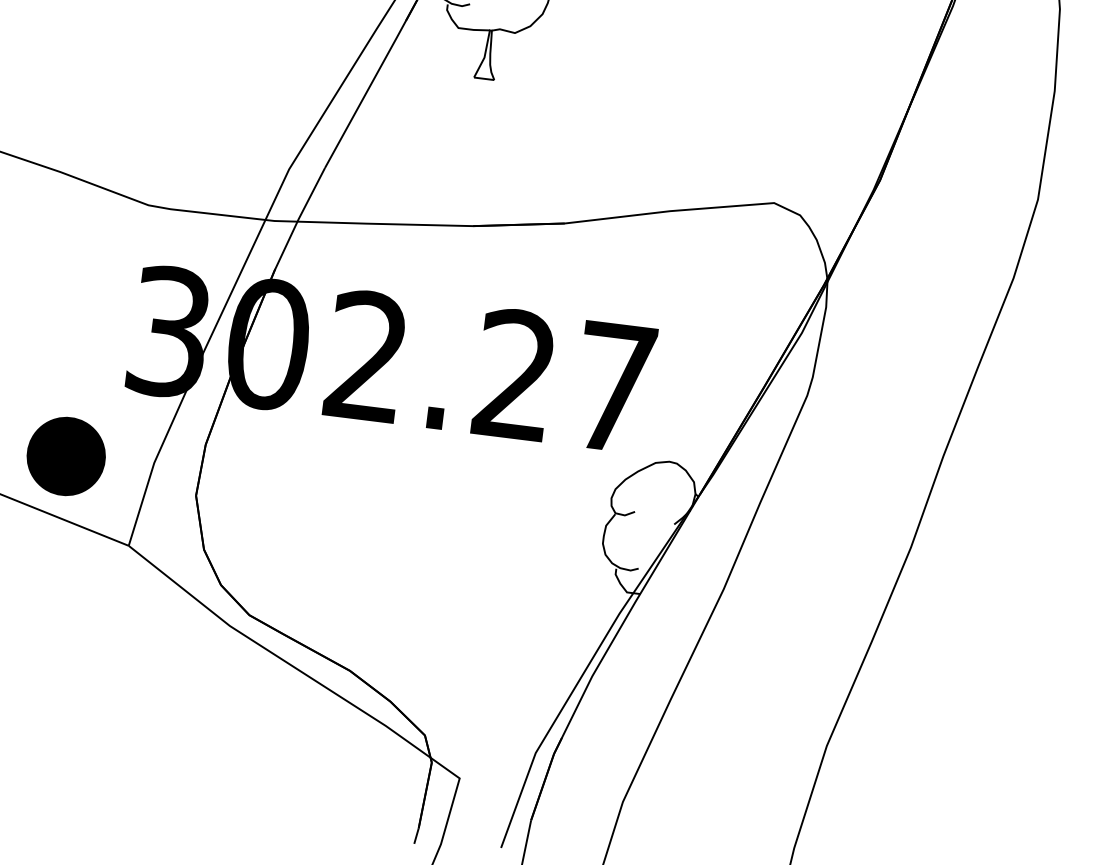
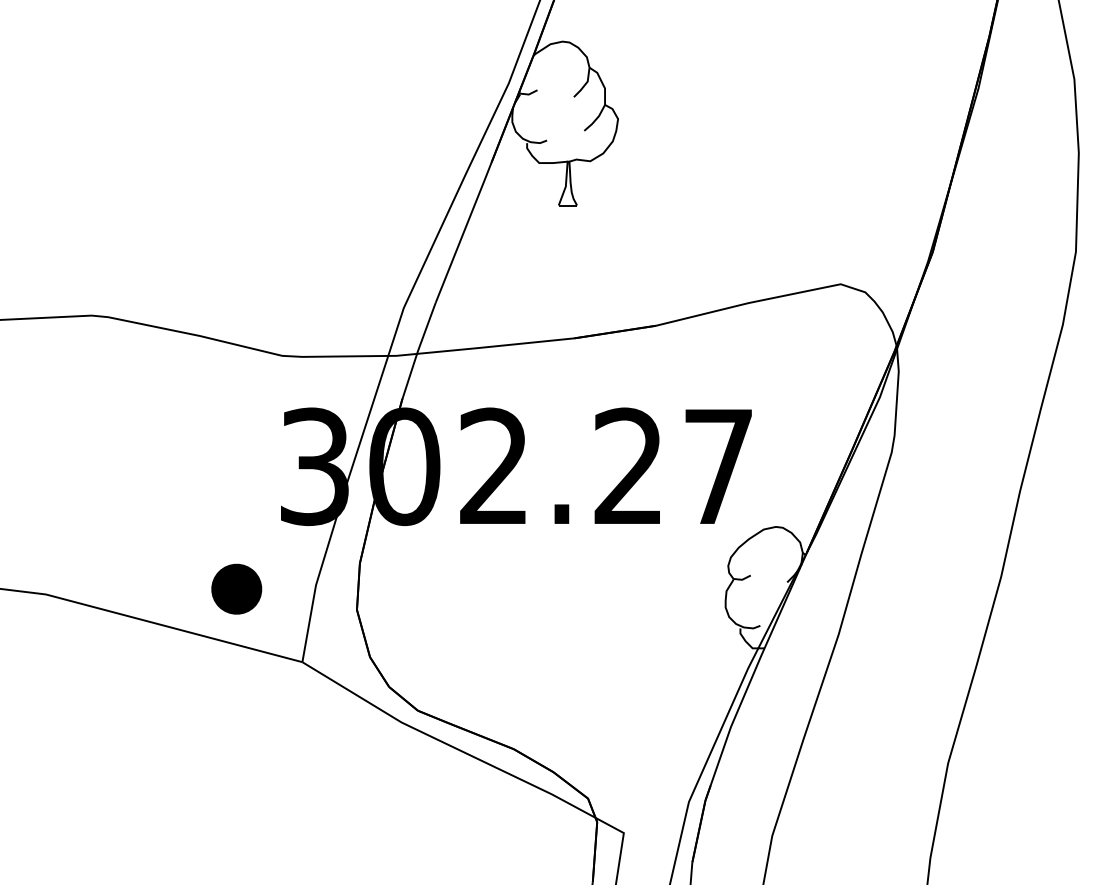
part: (66, 455) -> (236, 588), size x0.71

